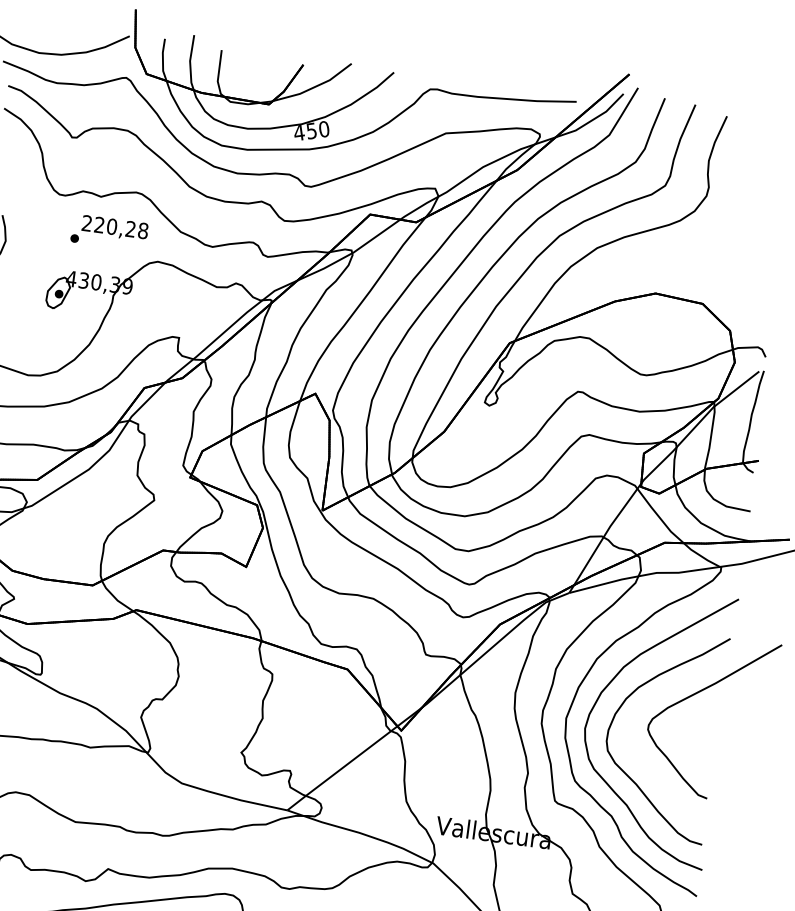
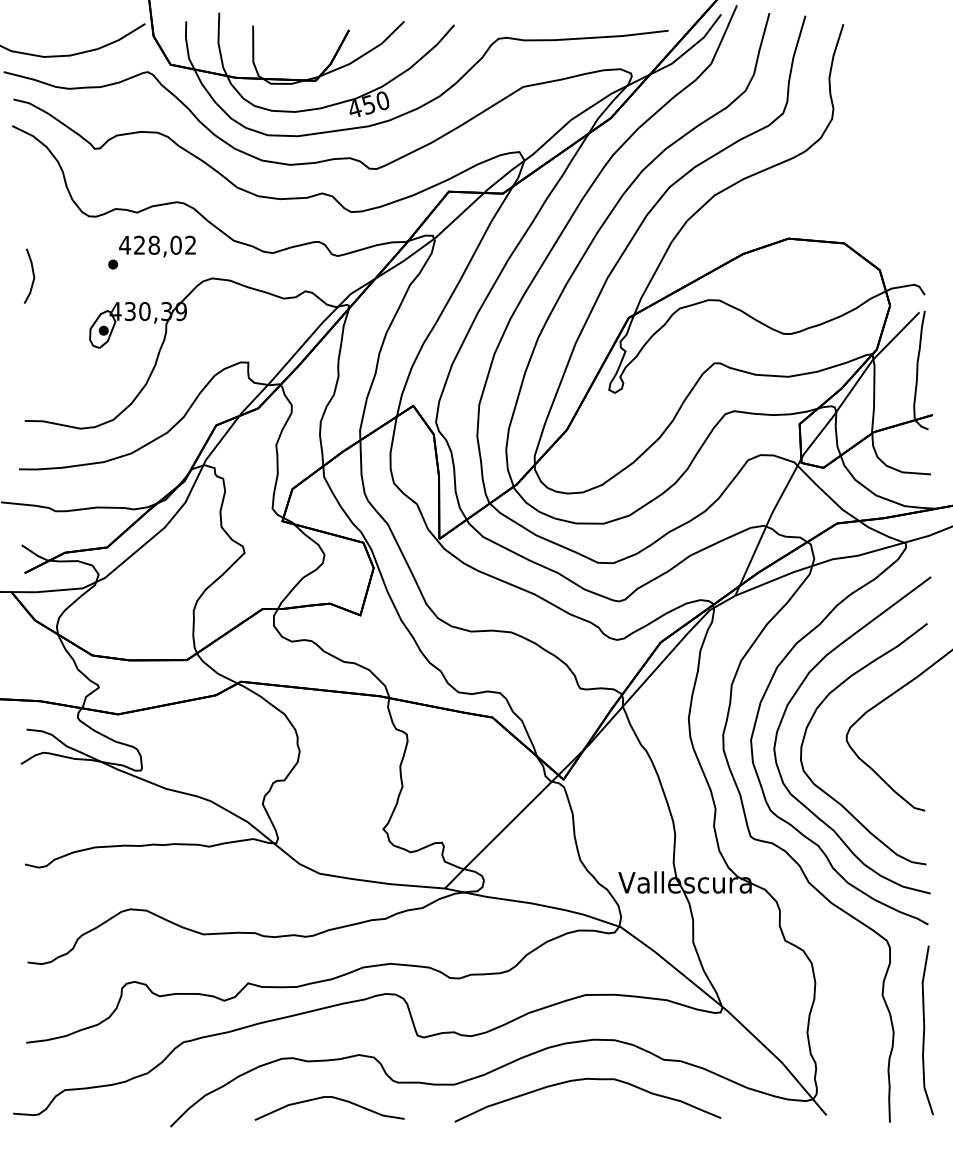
text: (114, 226) -> (157, 244), 220,28 -> 428,02

